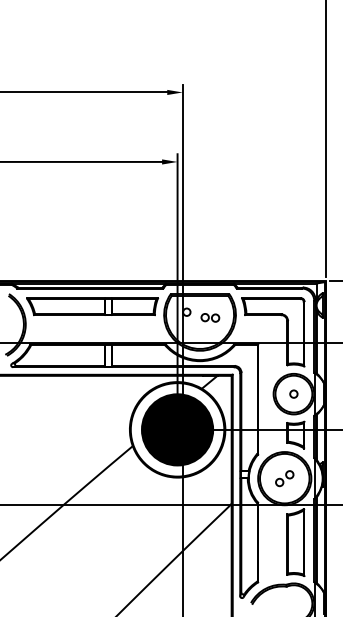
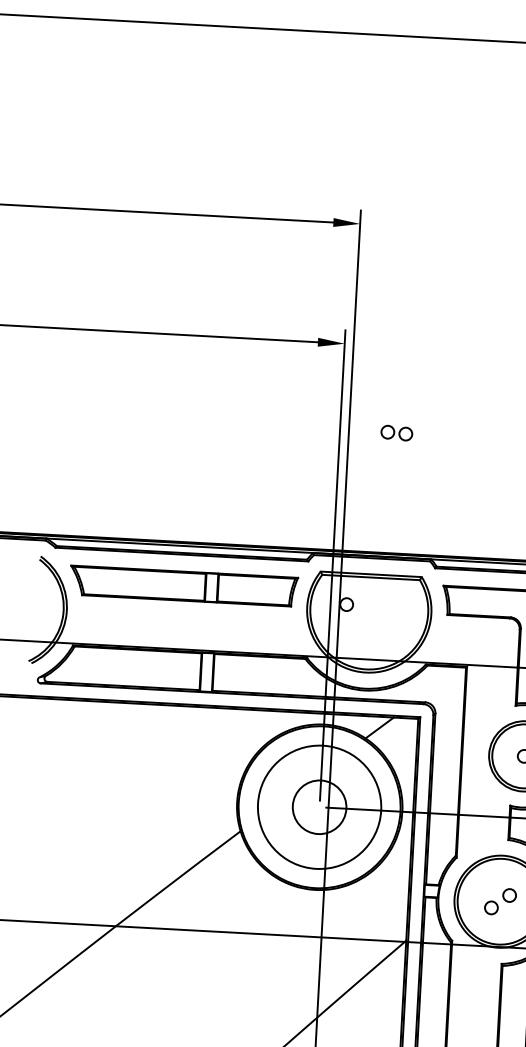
part: (210, 317) -> (397, 432), moved
fill: (177, 429) -> (319, 806), removed

